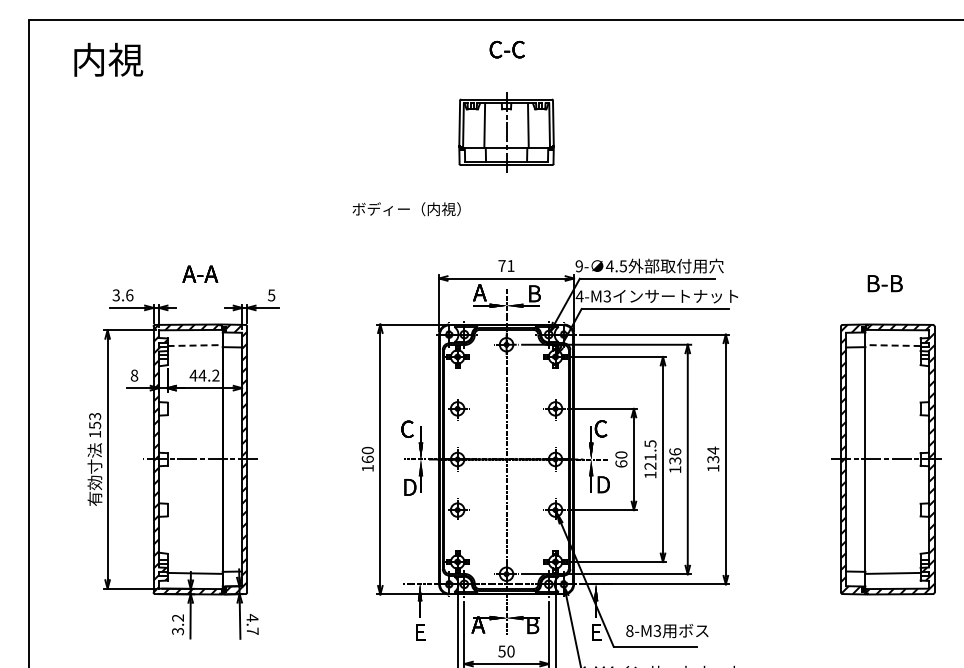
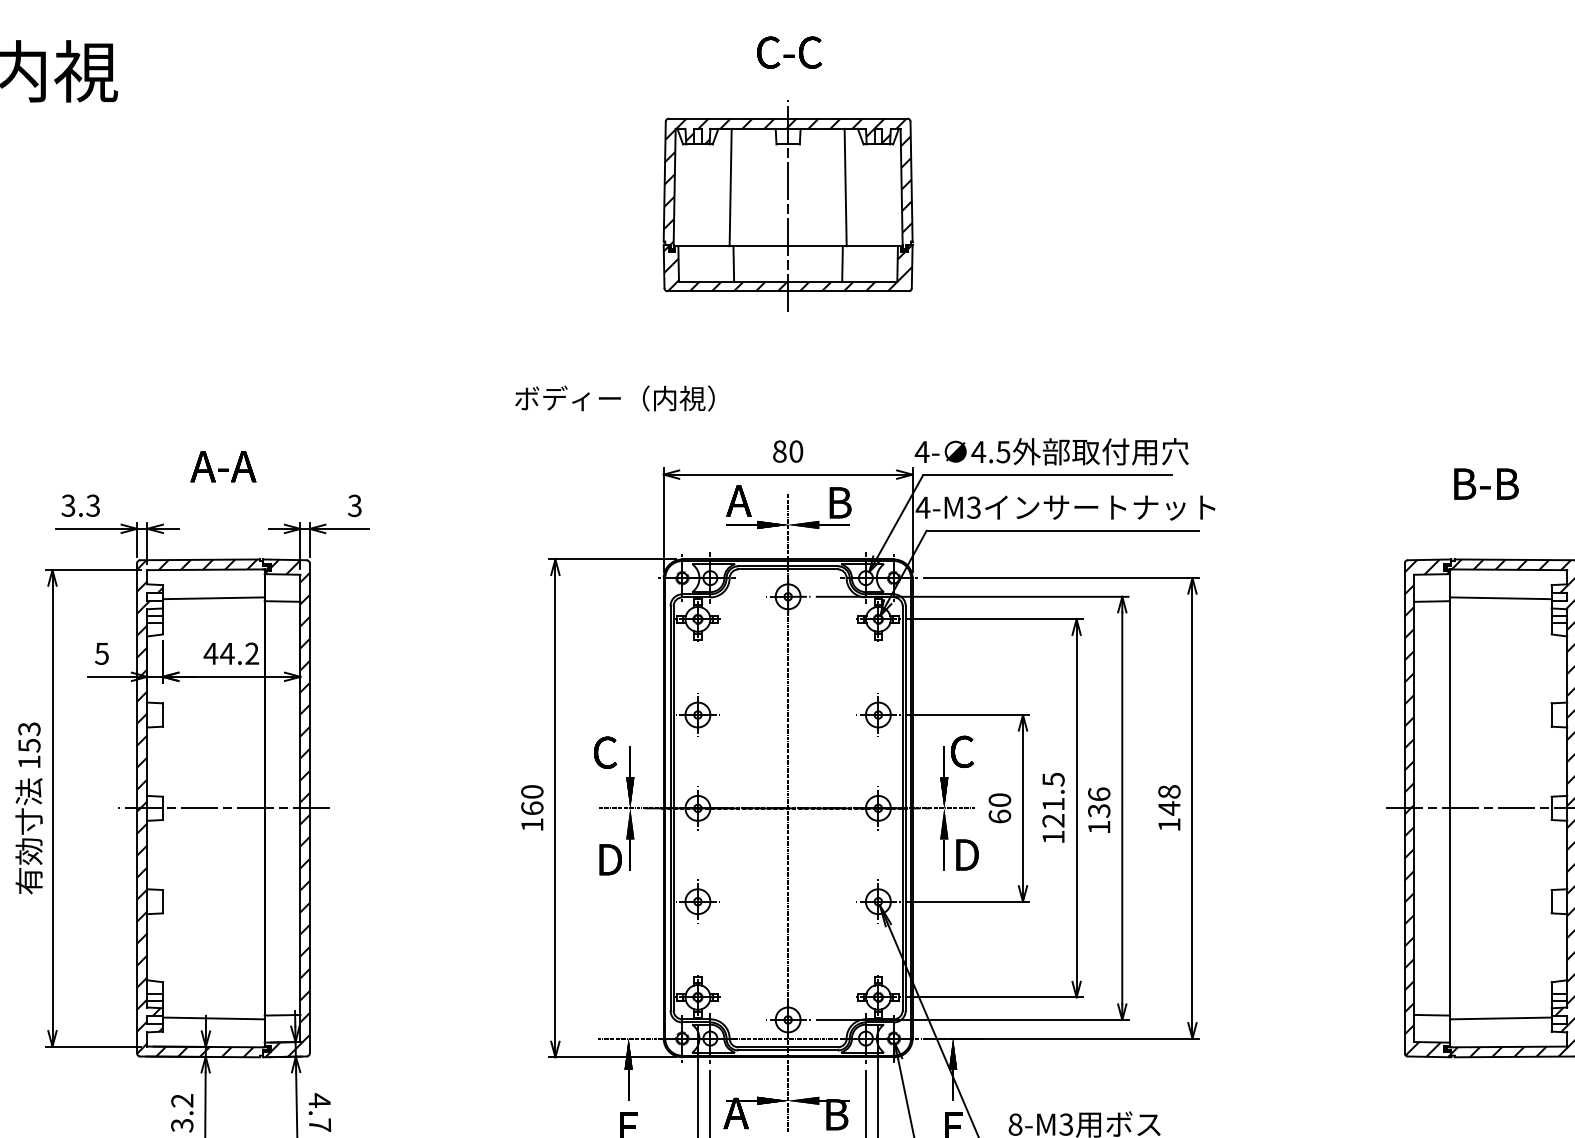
part: (506, 132) -> (788, 205), size x1.43
text: (406, 209) -> (614, 399), moved
text: (506, 266) -> (788, 452), 71 -> 80
text: (579, 266) -> (922, 452), 9- -> 4-
text: (271, 294) -> (354, 504), 5 -> 3
text: (129, 295) -> (92, 505), 3.6 -> 3.3
line: (195, 345) -> (214, 598), dashed -> solid
line: (893, 345) -> (1501, 598), dashed -> solid
text: (134, 375) -> (102, 653), 8 -> 5
text: (713, 454) -> (1169, 799), 134 -> 148

